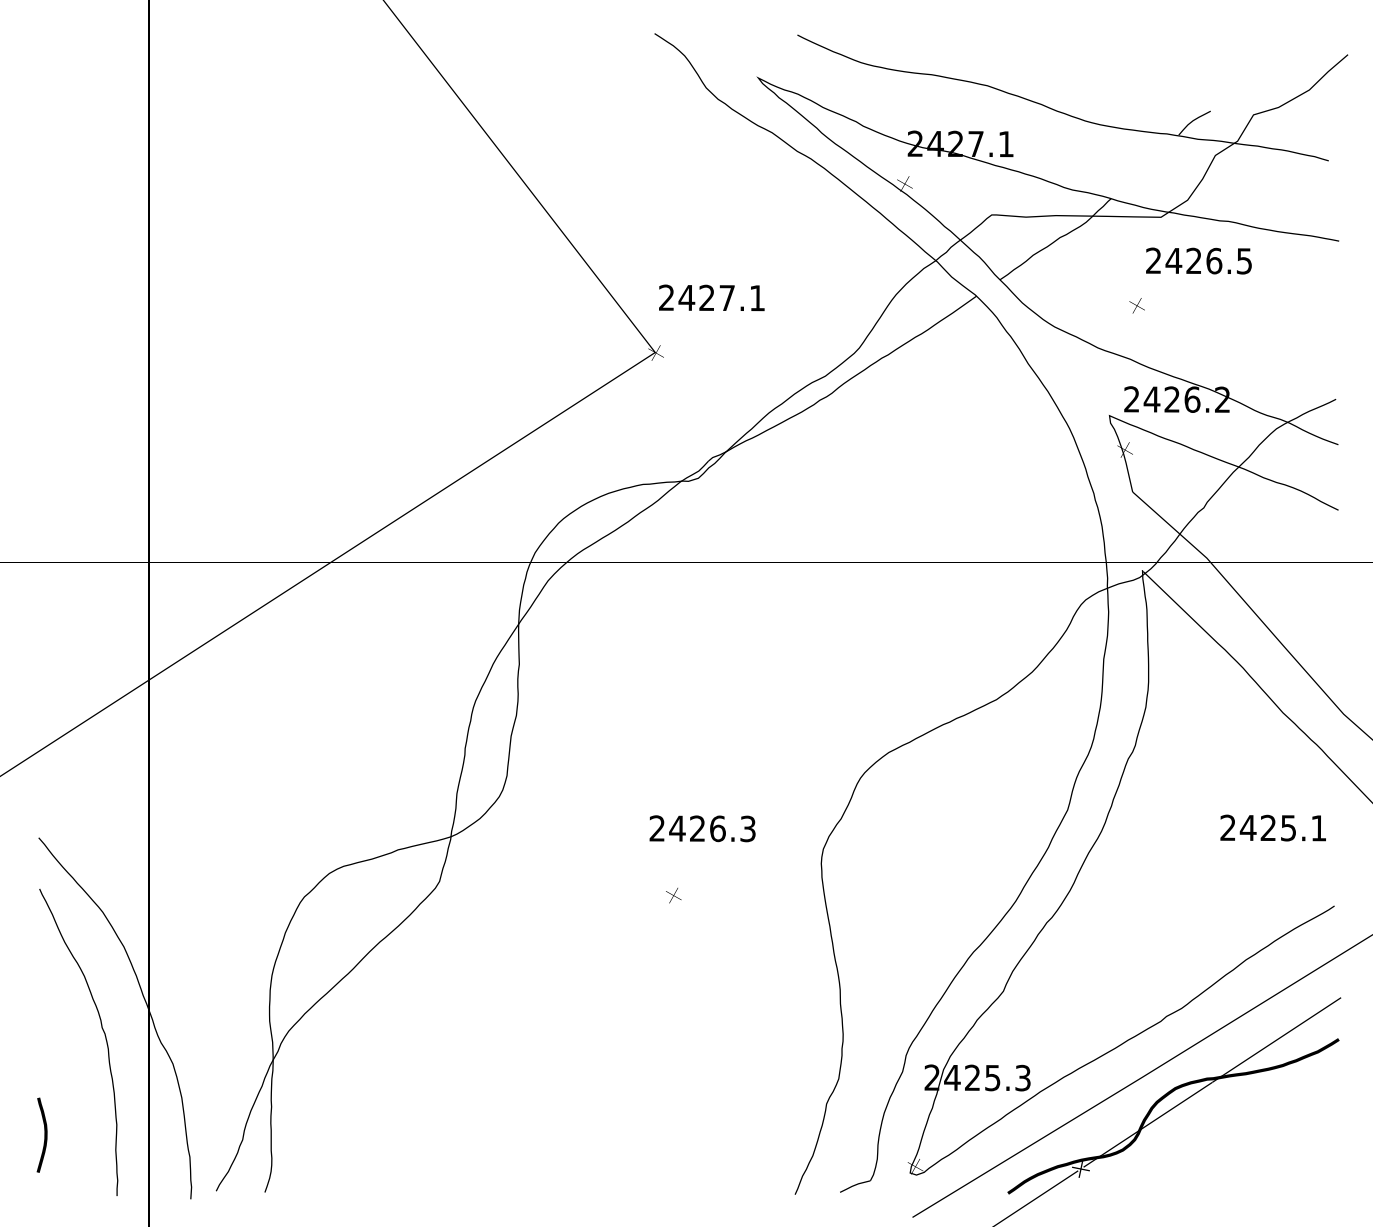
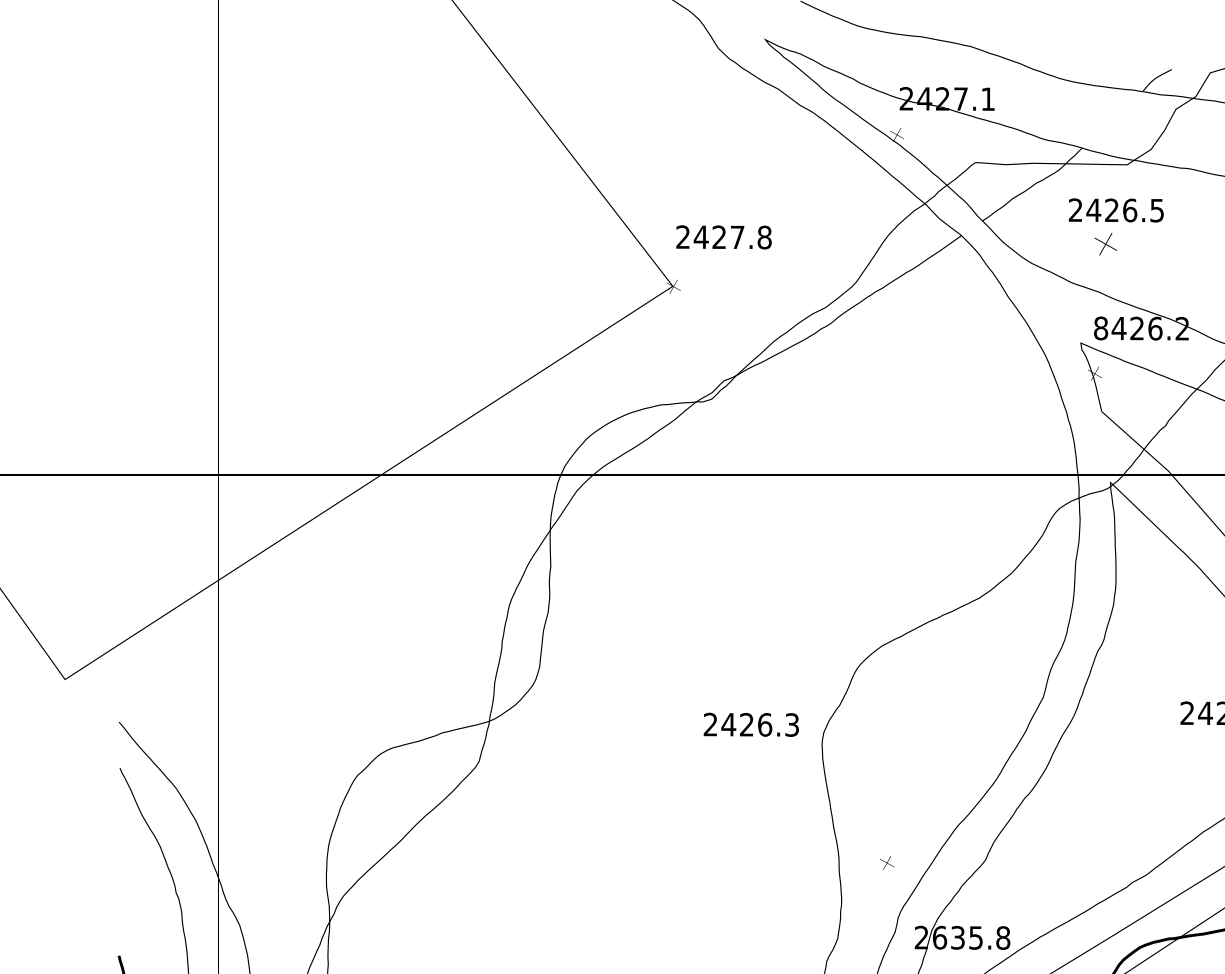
text: (1198, 260) -> (1115, 209), moved
text: (757, 298) -> (764, 237), 2427.1 -> 2427.8
part: (1136, 305) -> (1105, 244), size x1.6
text: (1131, 399) -> (1100, 328), 2426.2 -> 8426.2
text: (702, 828) -> (751, 724), moved
part: (673, 895) -> (886, 862), moved
text: (987, 1077) -> (971, 937), 2425.3 -> 2635.8

